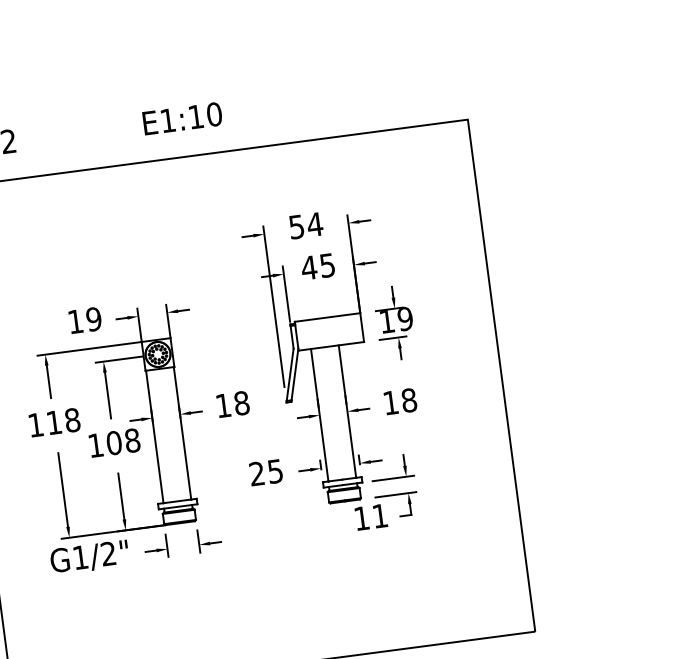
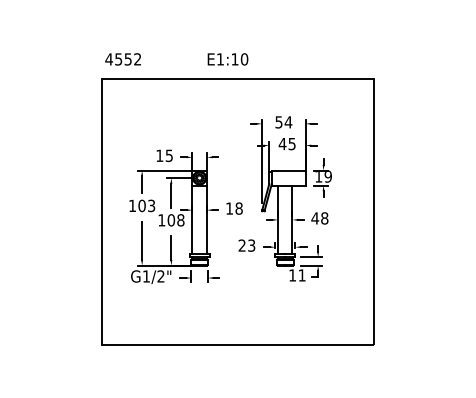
text: (92, 318) -> (168, 155), 19 -> 15
text: (391, 402) -> (315, 218), 18 -> 48
text: (62, 420) -> (146, 205), 118 -> 103
text: (275, 471) -> (251, 245), 25 -> 23

